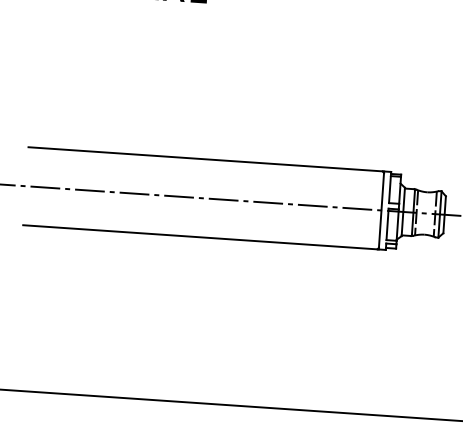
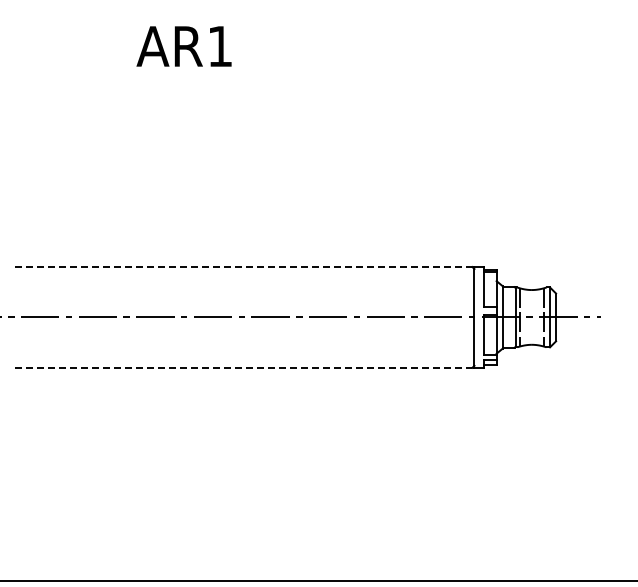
line: (205, 159) -> (243, 267), solid -> dashed
line: (200, 237) -> (243, 367), solid -> dashed

